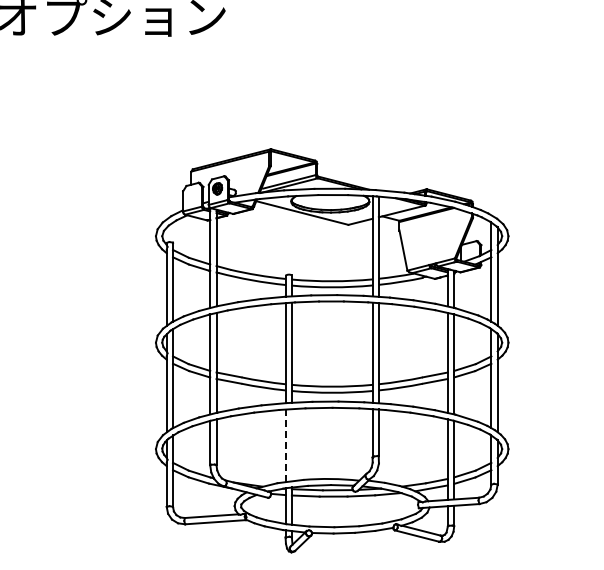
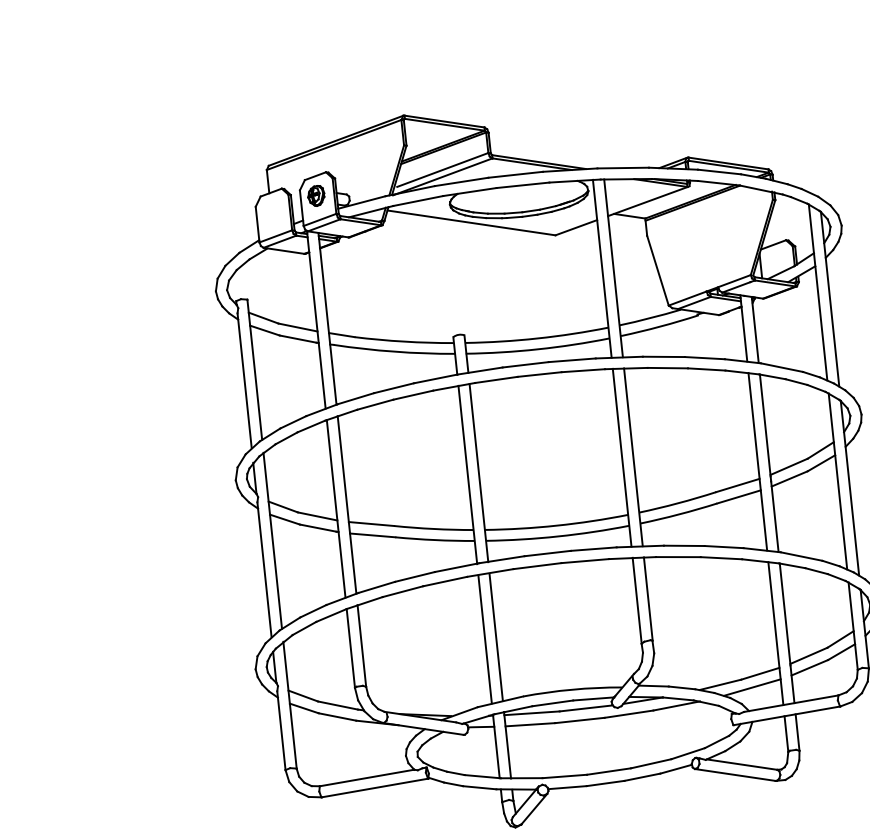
line: (285, 445) -> (484, 638), dashed -> solid
line: (291, 445) -> (495, 637), added

